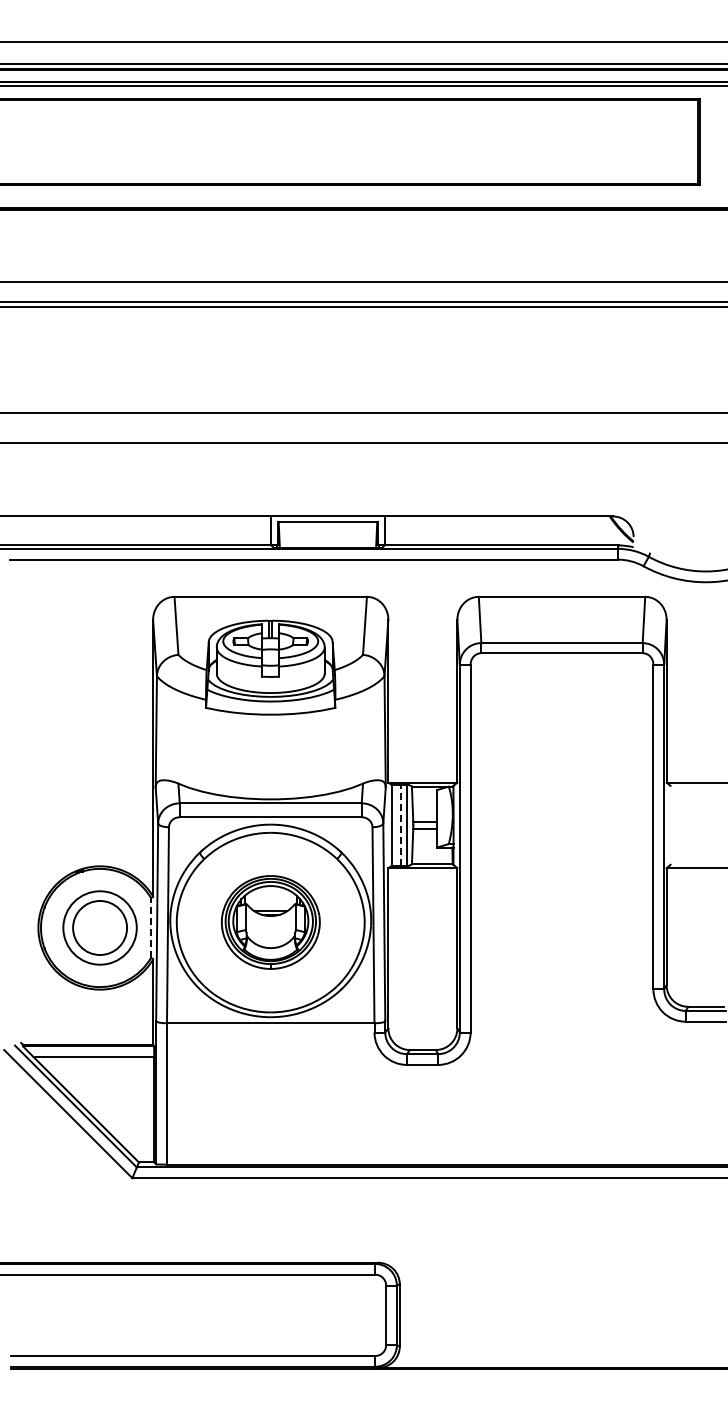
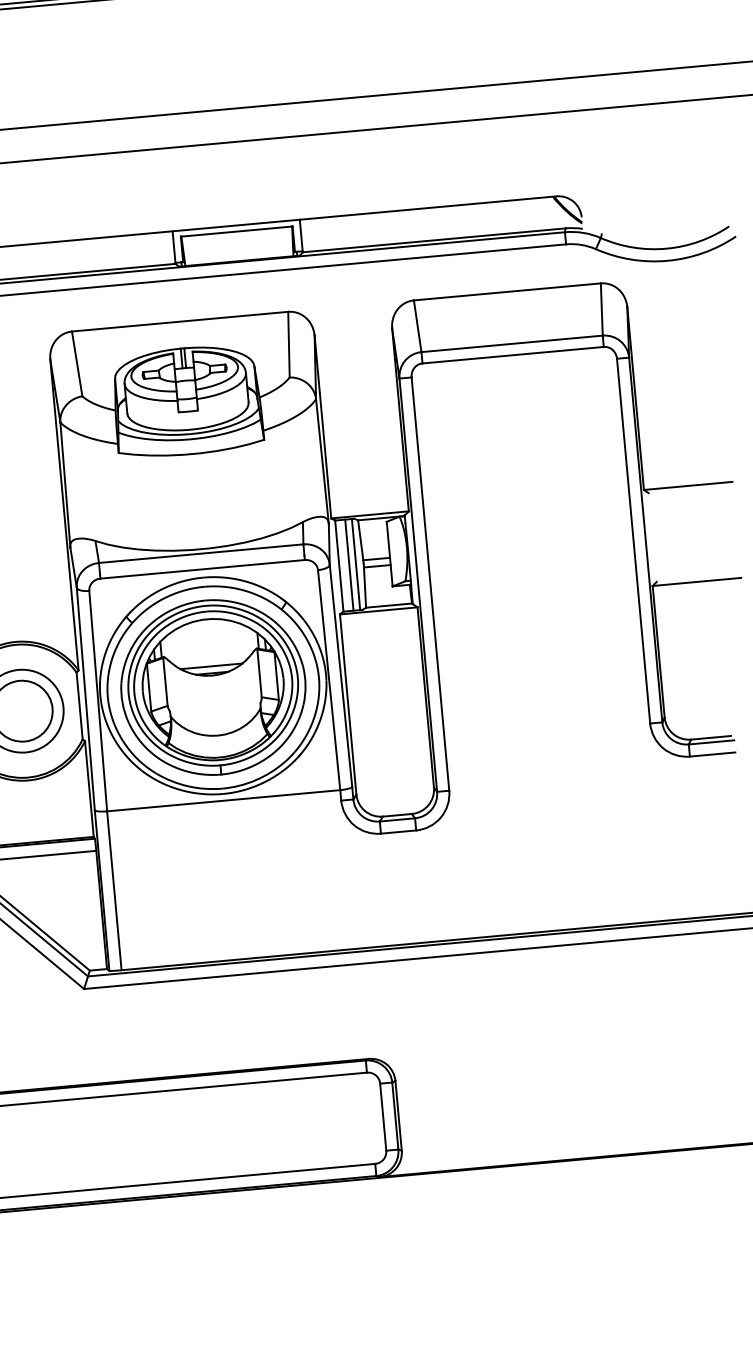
line: (400, 825) -> (349, 565), dashed -> solid
part: (270, 922) -> (213, 687), size x1.67
line: (151, 927) -> (79, 705), dashed -> solid

